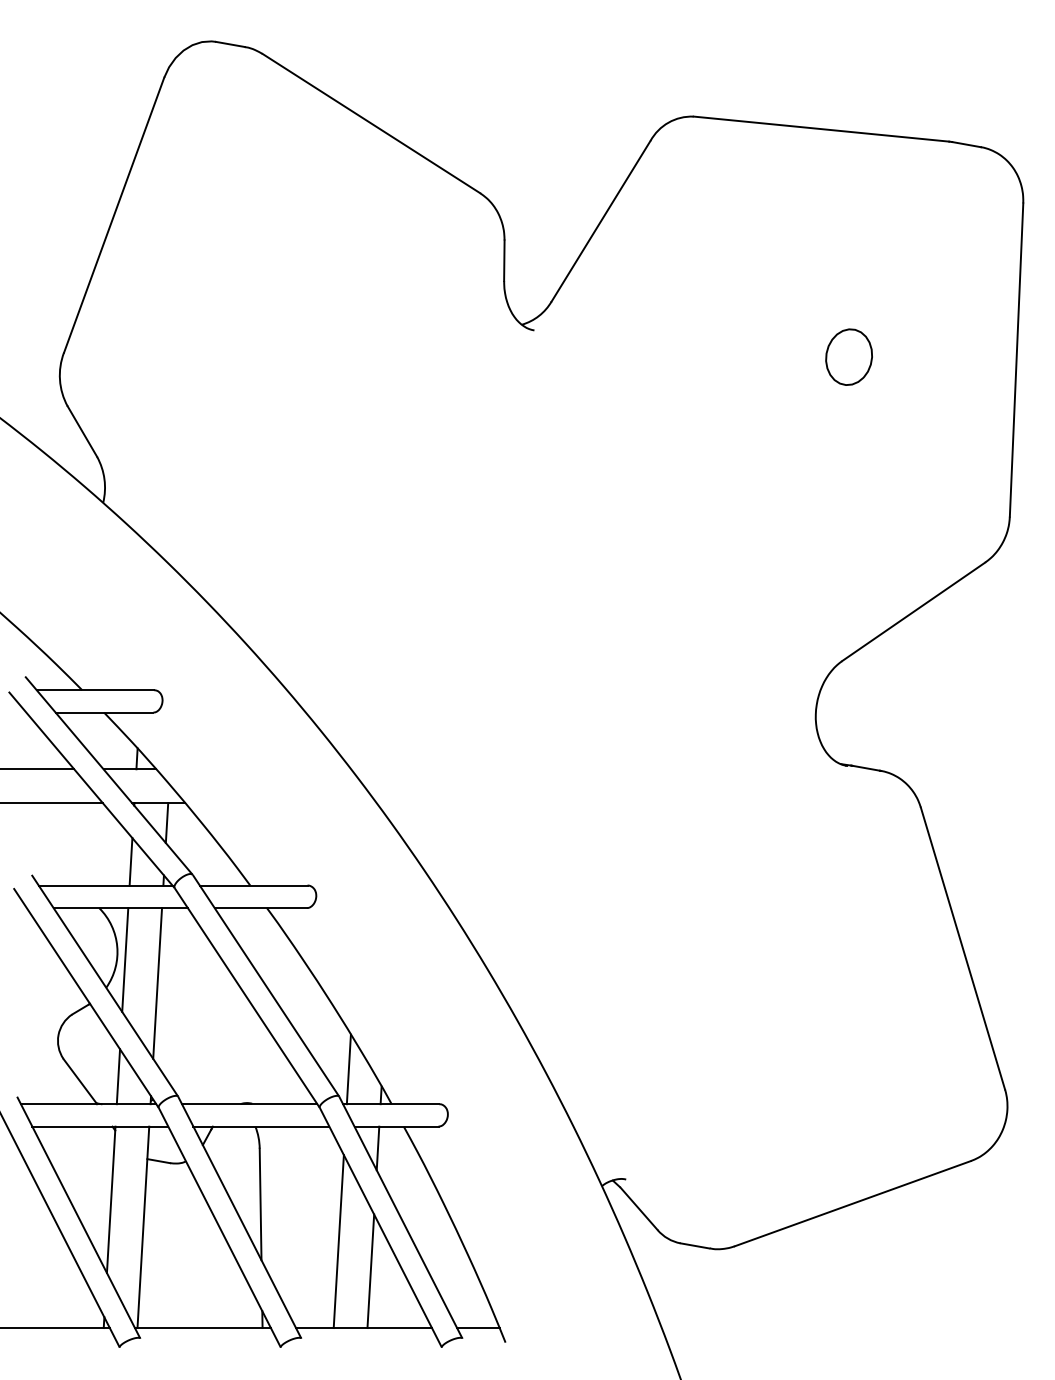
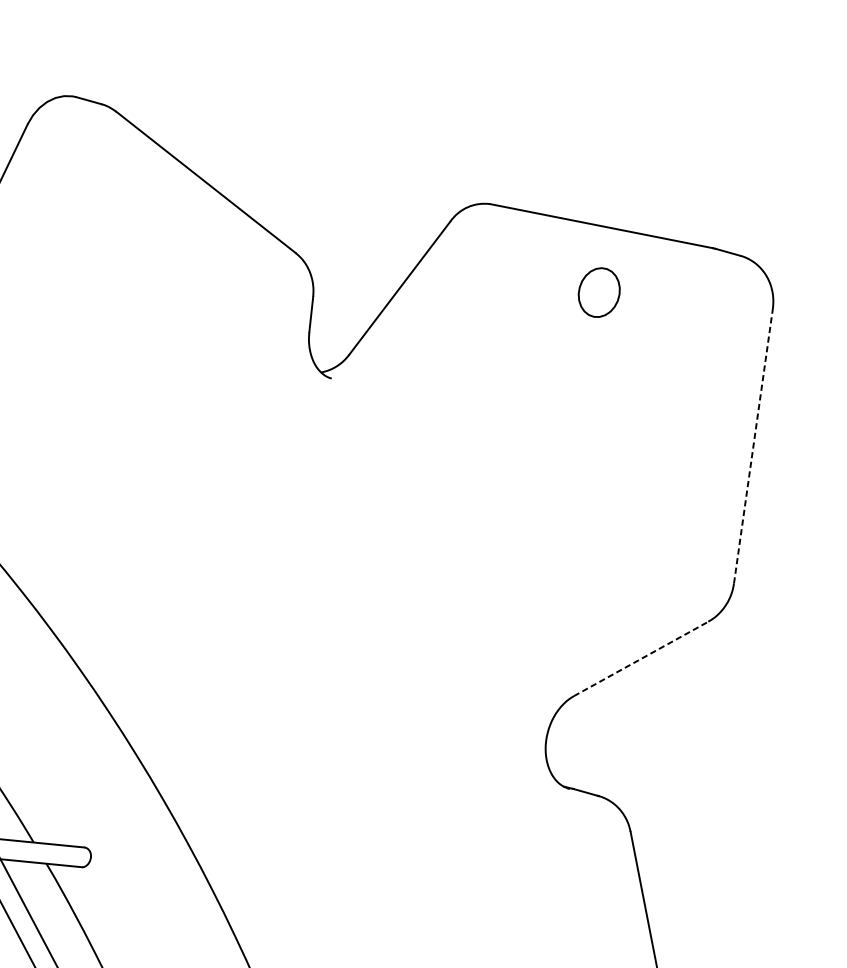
part: (848, 356) -> (598, 291), moved
line: (1016, 360) -> (753, 446), solid -> dashed
line: (913, 611) -> (641, 658), solid -> dashed

